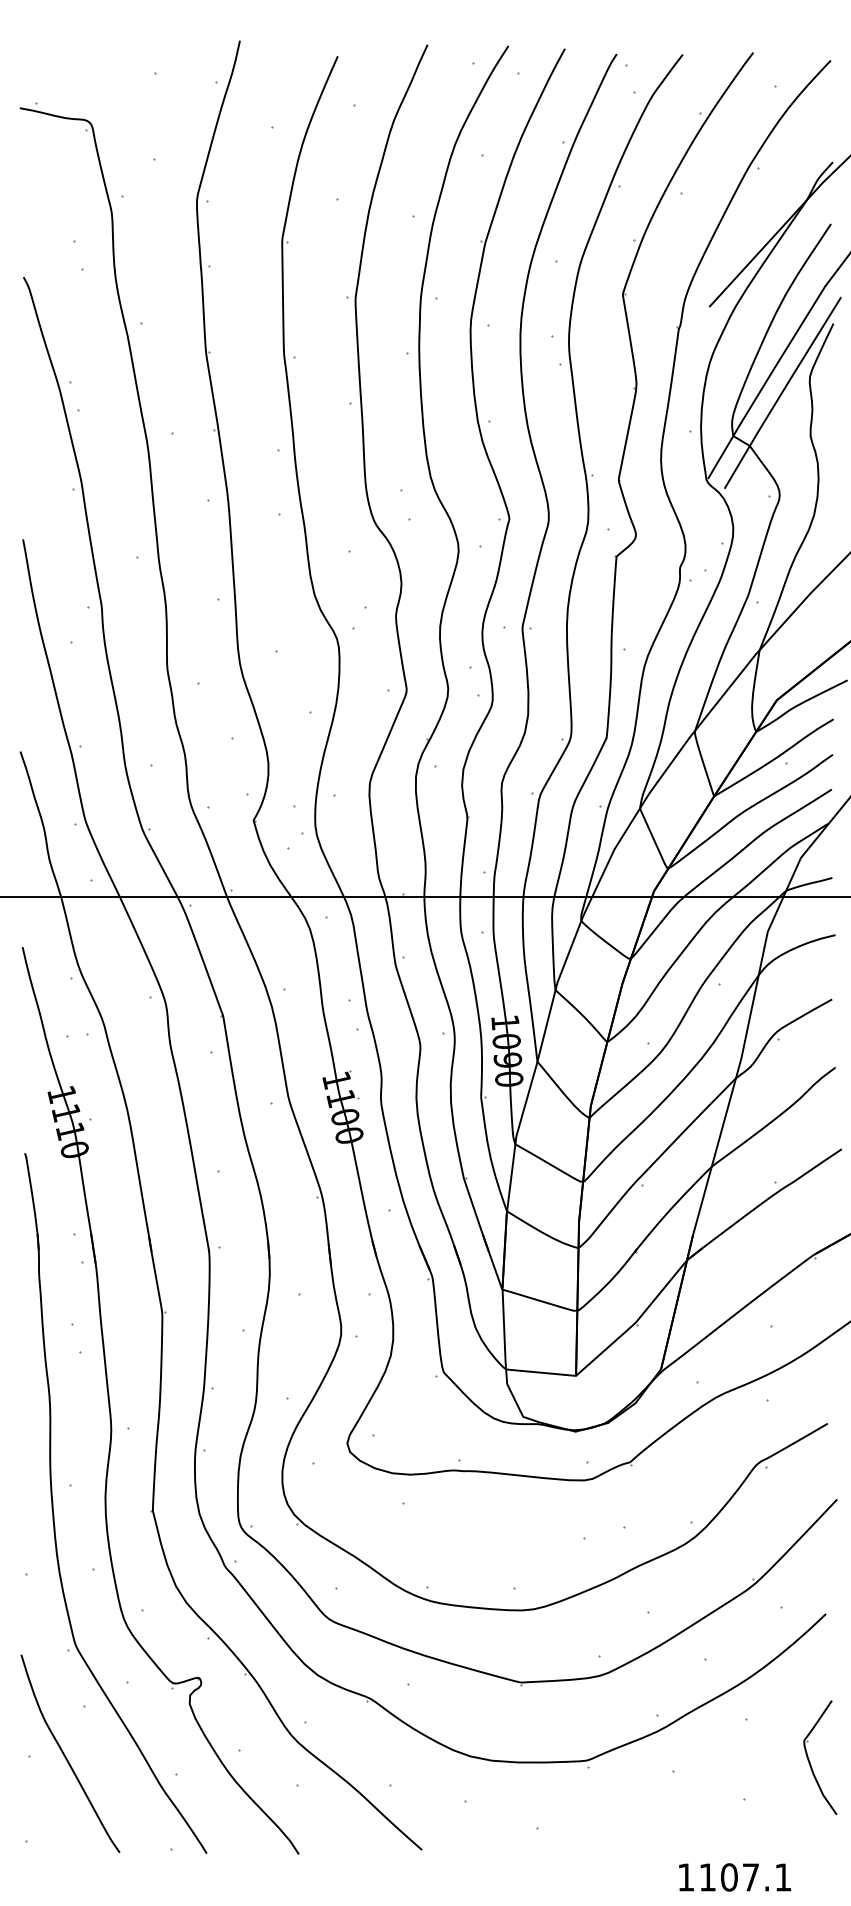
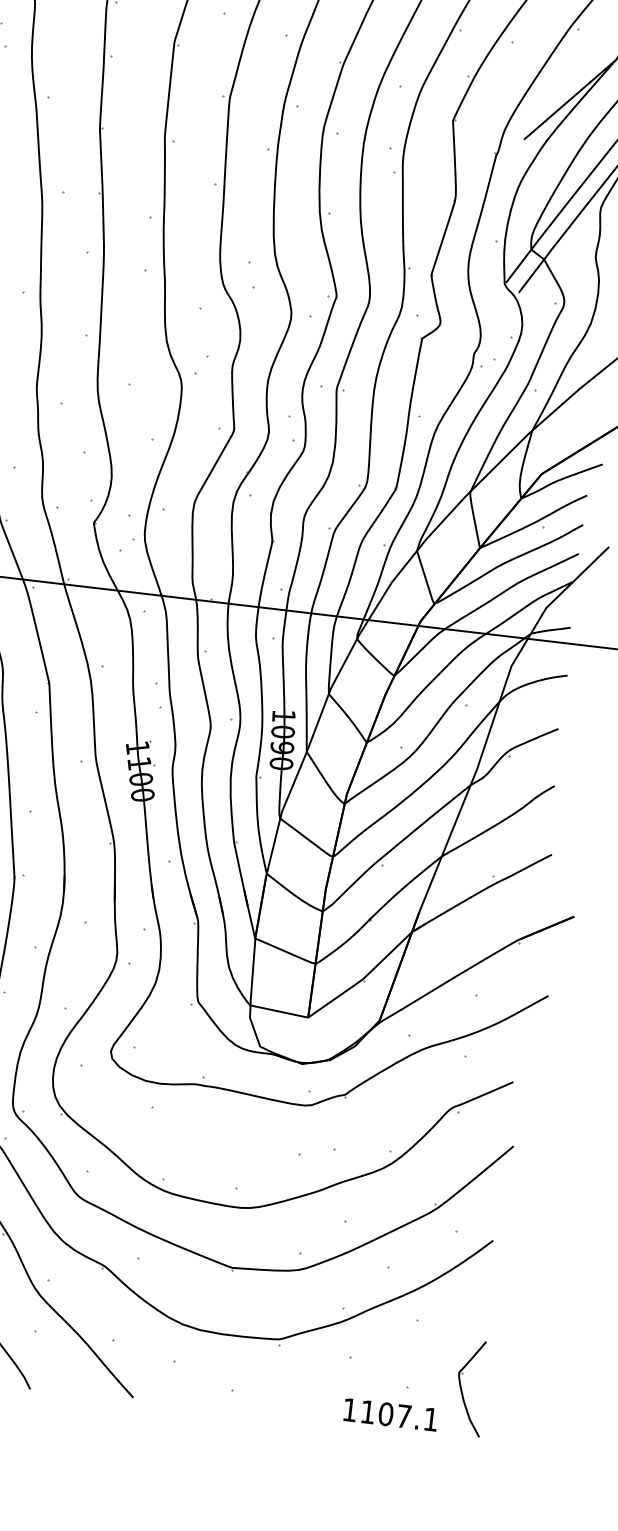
part: (809, 1759) -> (461, 1388), moved
text: (734, 1877) -> (390, 1414), moved

